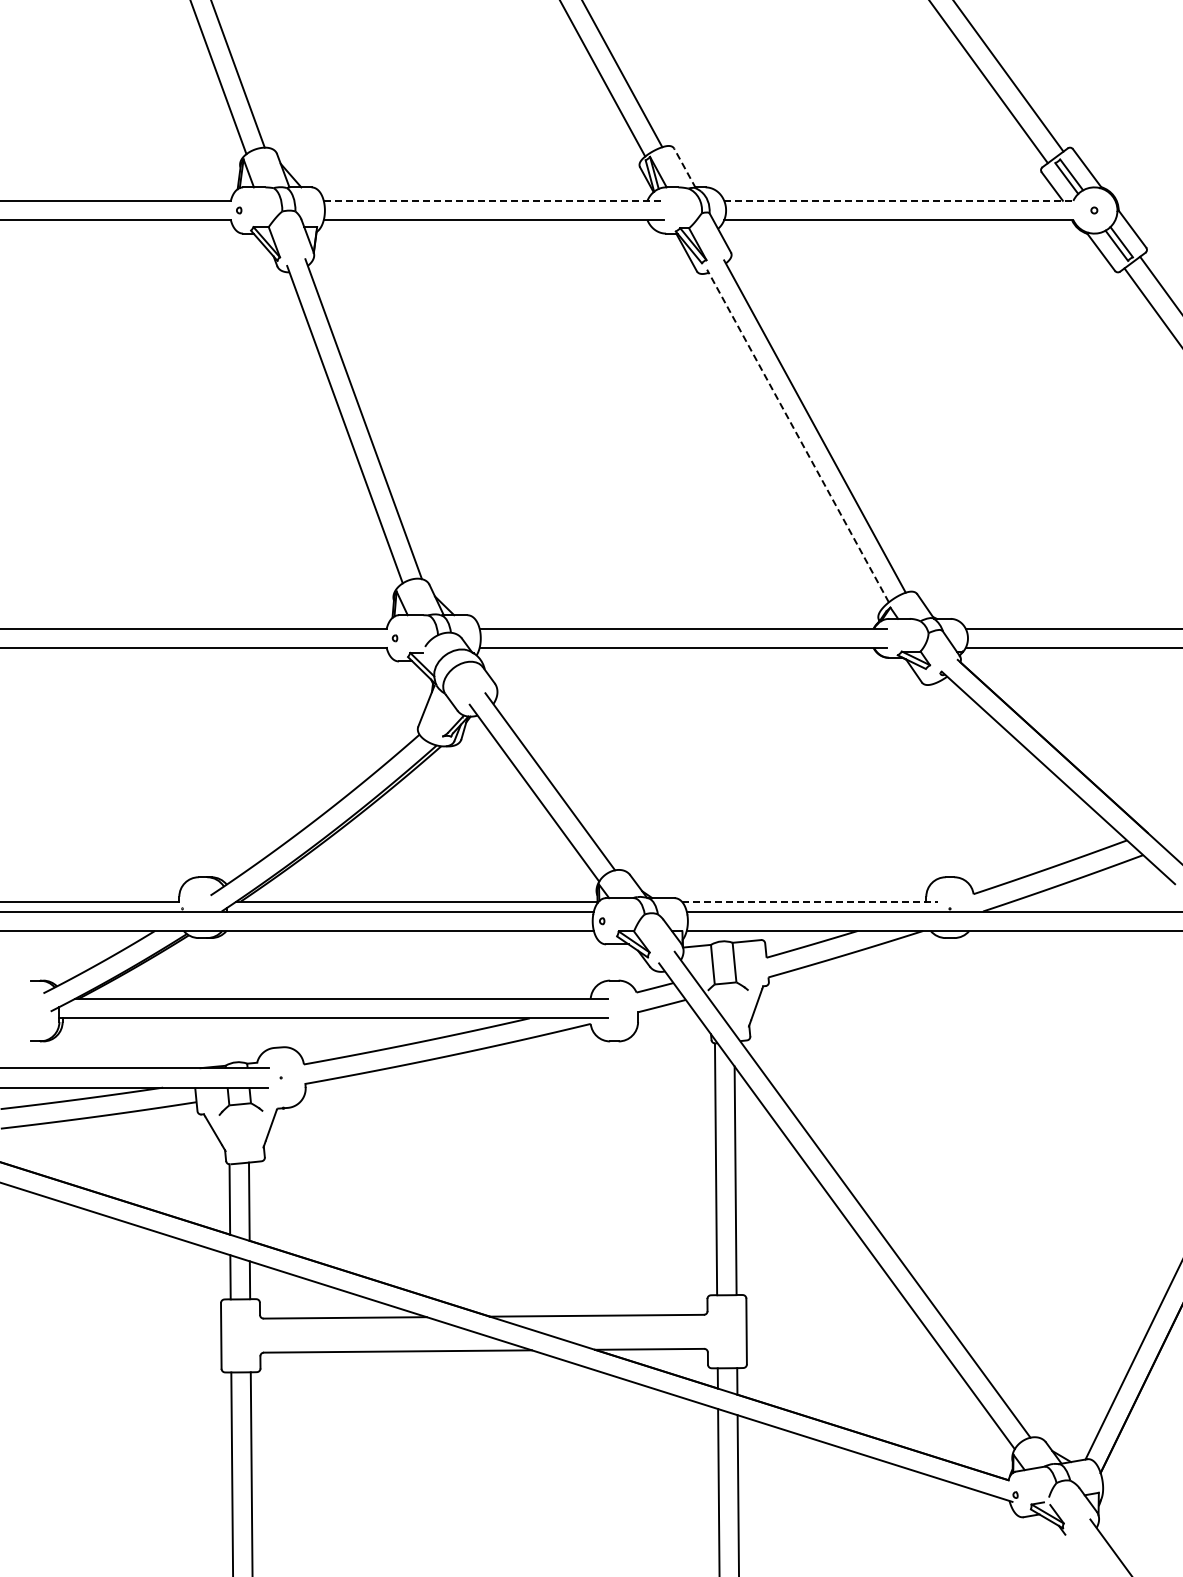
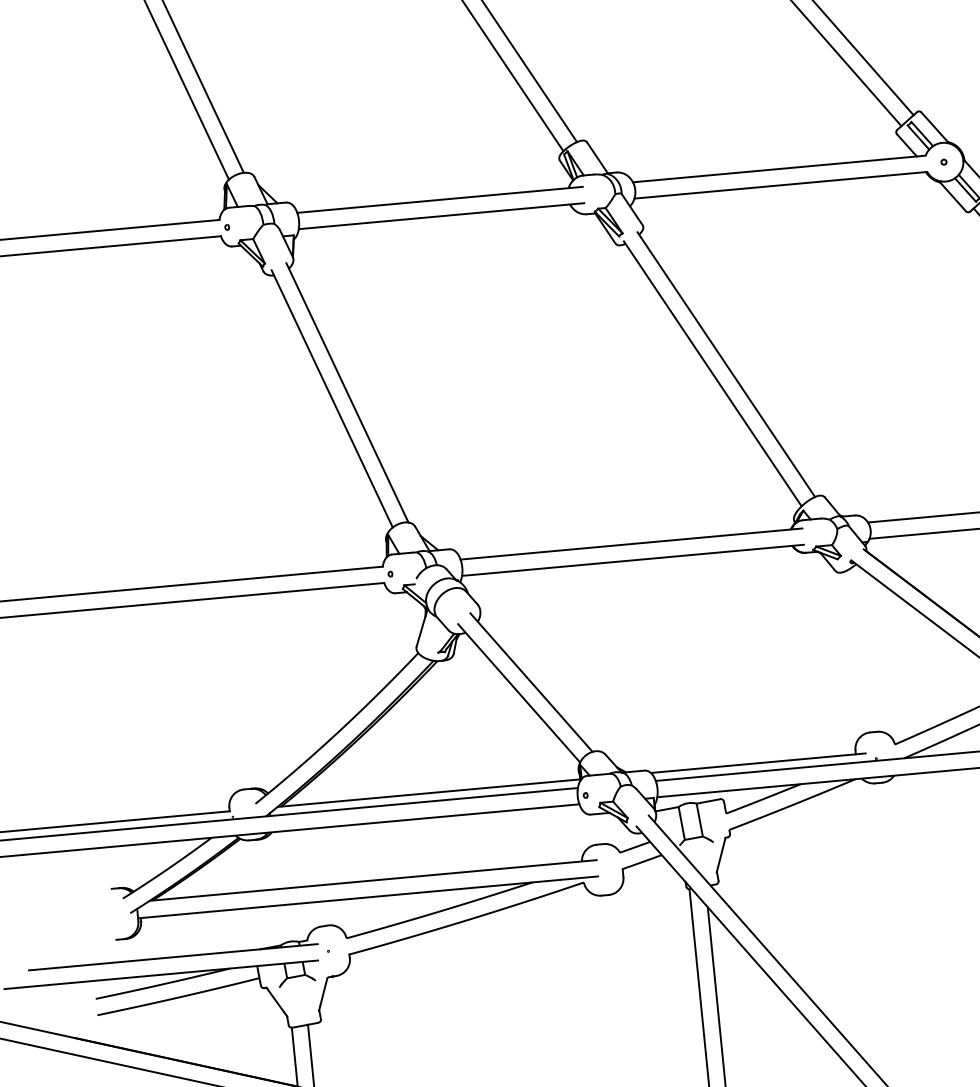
line: (685, 168) -> (598, 158), dashed -> solid
line: (494, 200) -> (440, 199), dashed -> solid
line: (898, 200) -> (779, 168), dashed -> solid
line: (797, 436) -> (712, 374), dashed -> solid
line: (810, 901) -> (758, 763), dashed -> solid

